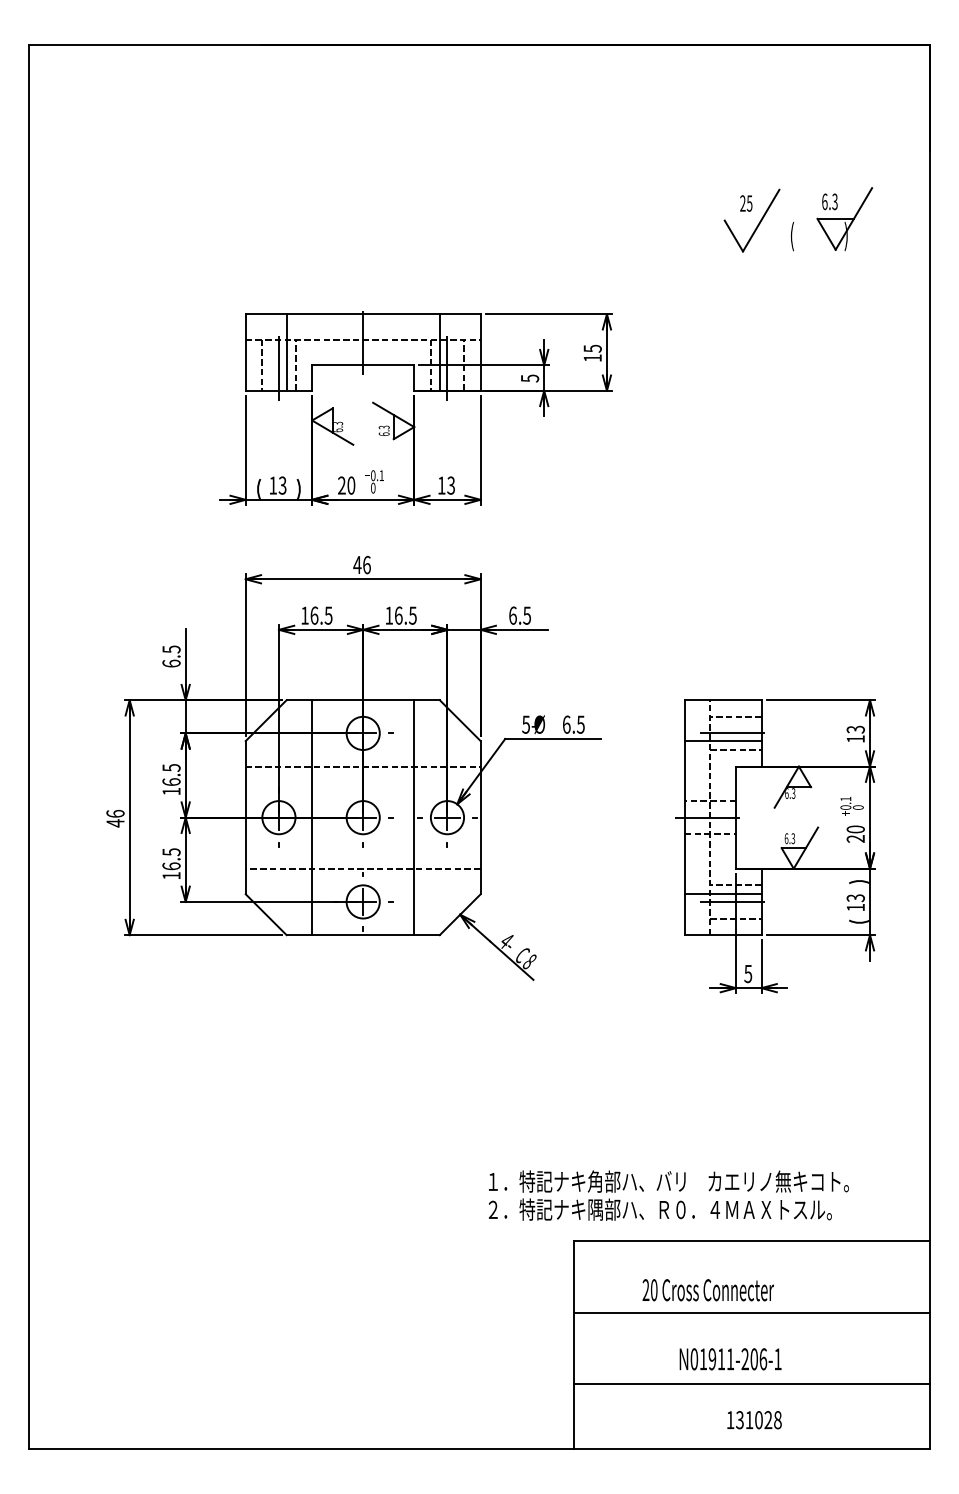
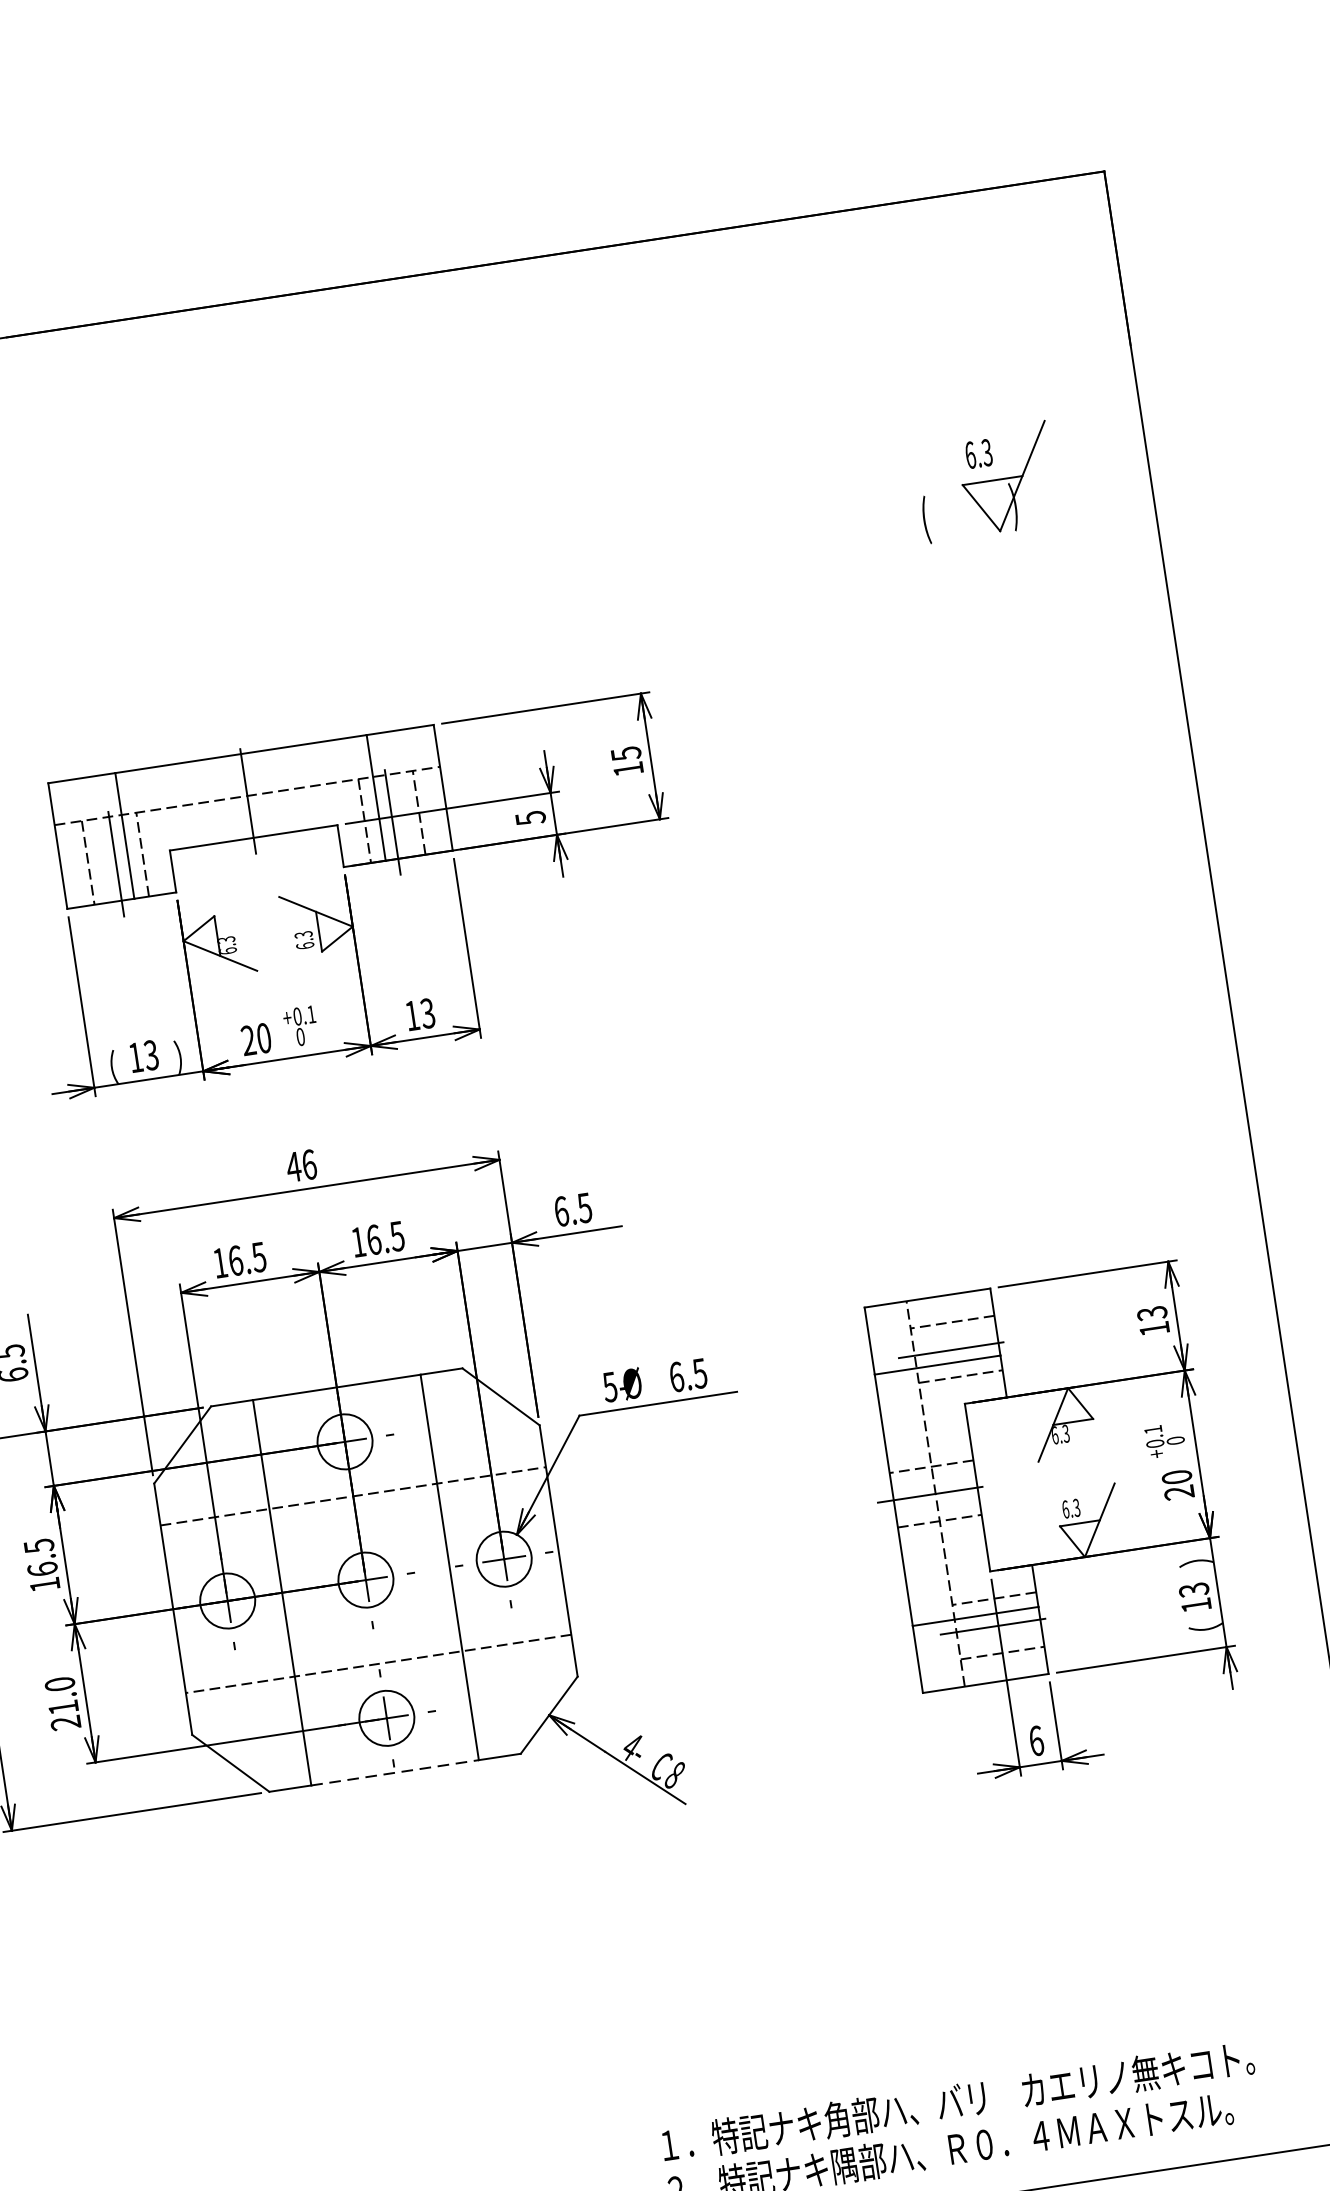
part: (757, 224) -> (865, 509), removed
text: (171, 863) -> (62, 1702), 16.5 -> 21.0
line: (363, 935) -> (395, 1773), solid -> dashed
text: (748, 973) -> (1036, 1740), 5 -> 6

